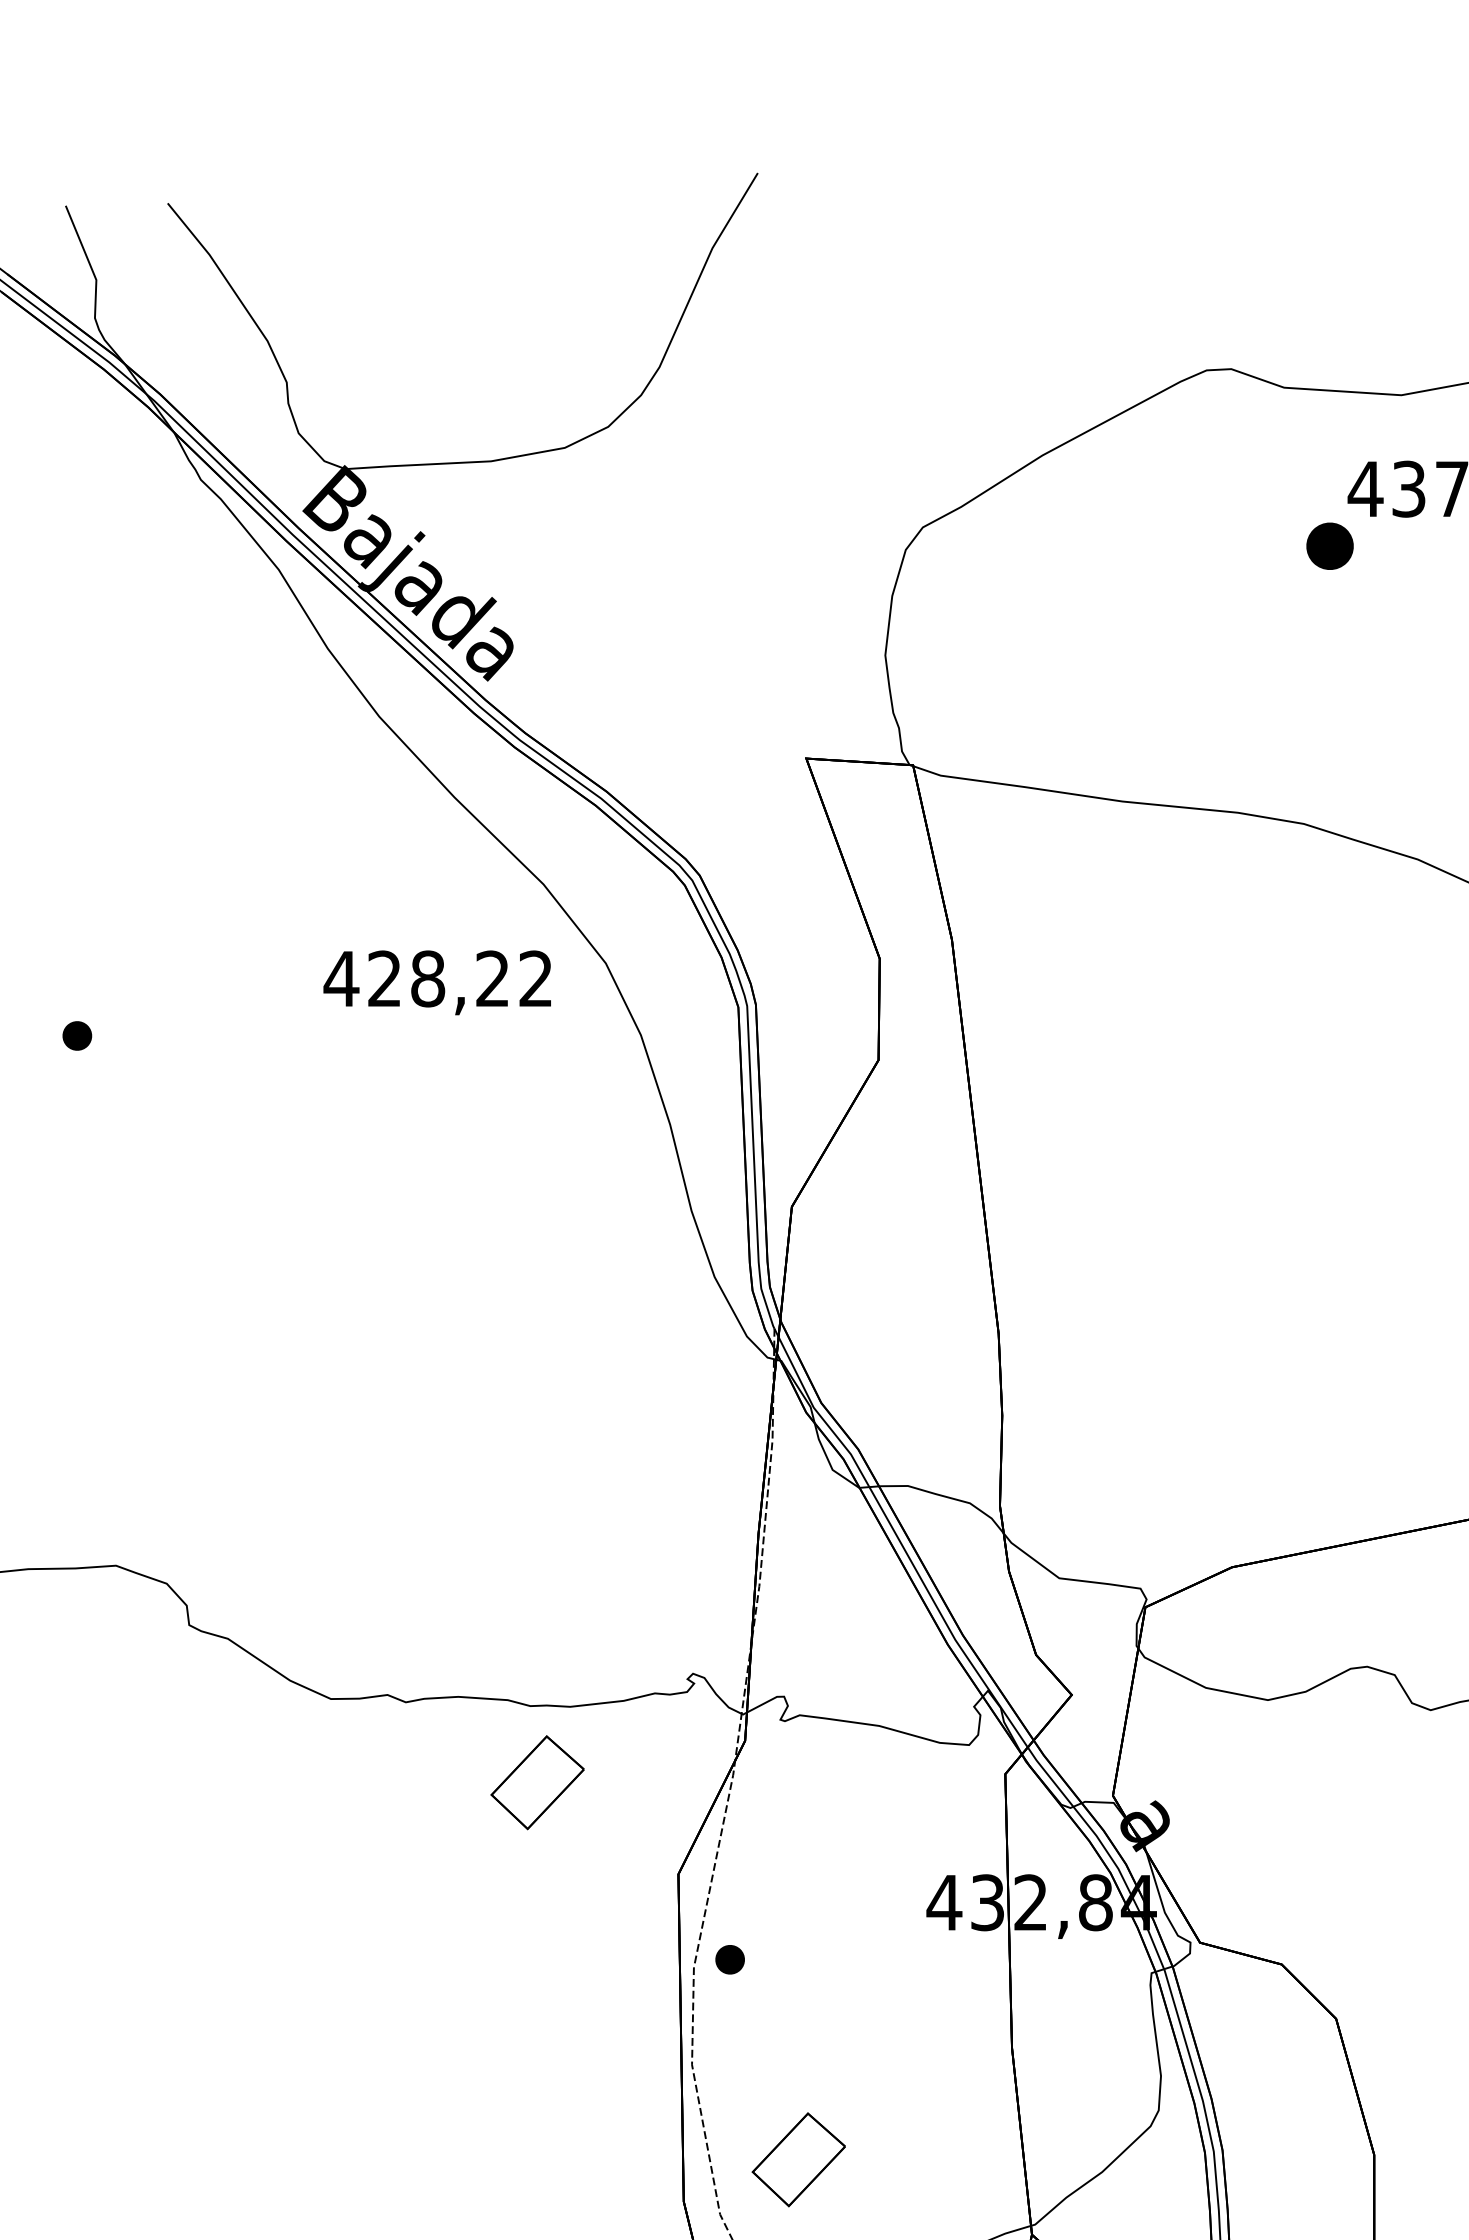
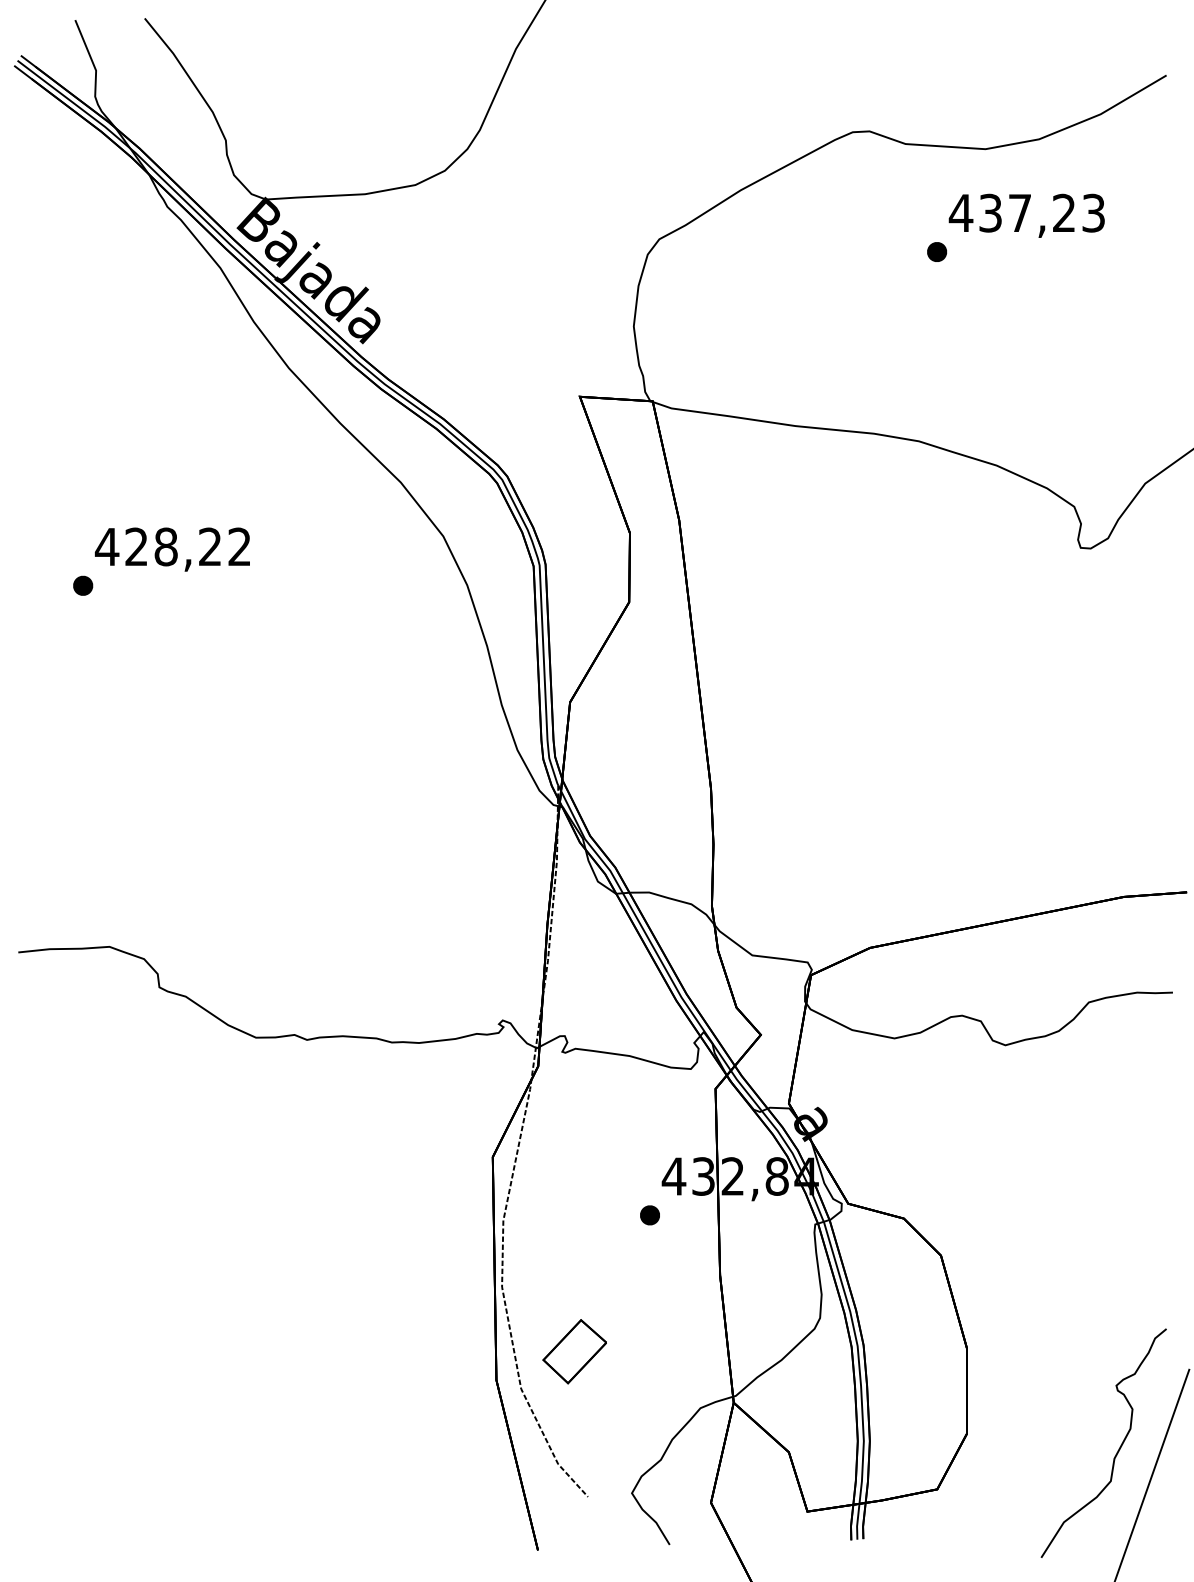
part: (1330, 545) -> (937, 251), size x0.62
text: (437, 982) -> (172, 549), moved
part: (537, 1782) -> (396, 1094), removed
part: (729, 1959) -> (649, 1215), moved

